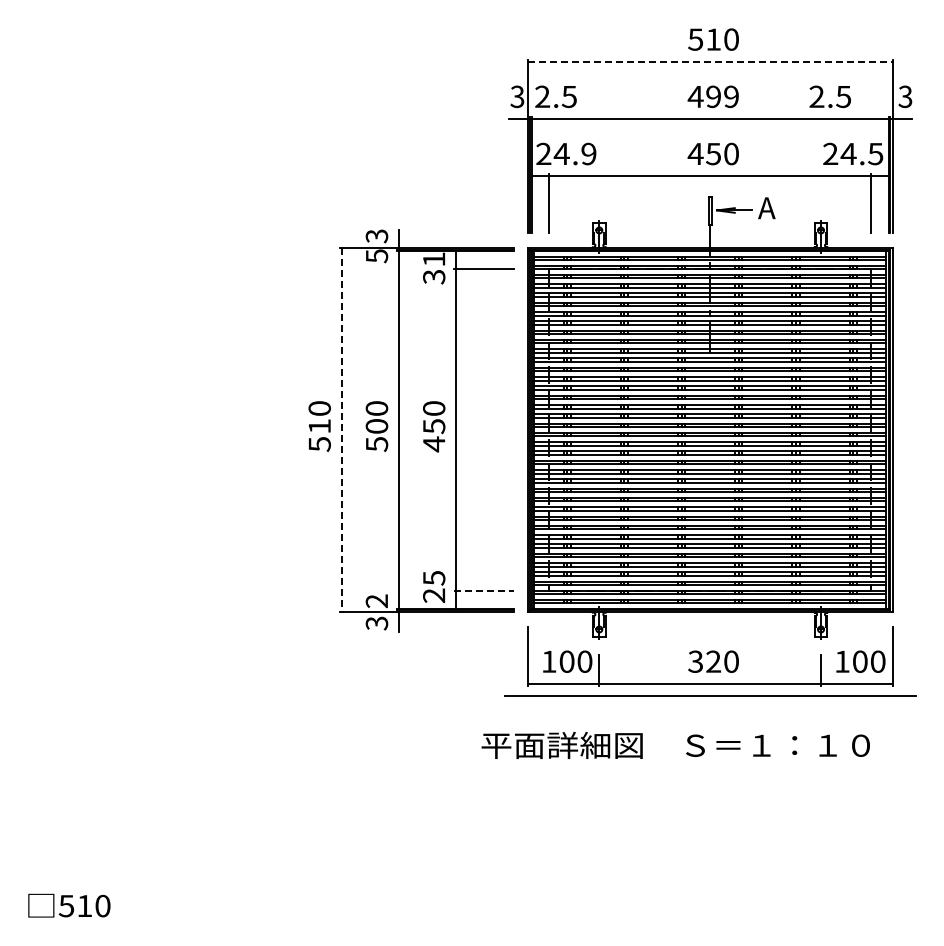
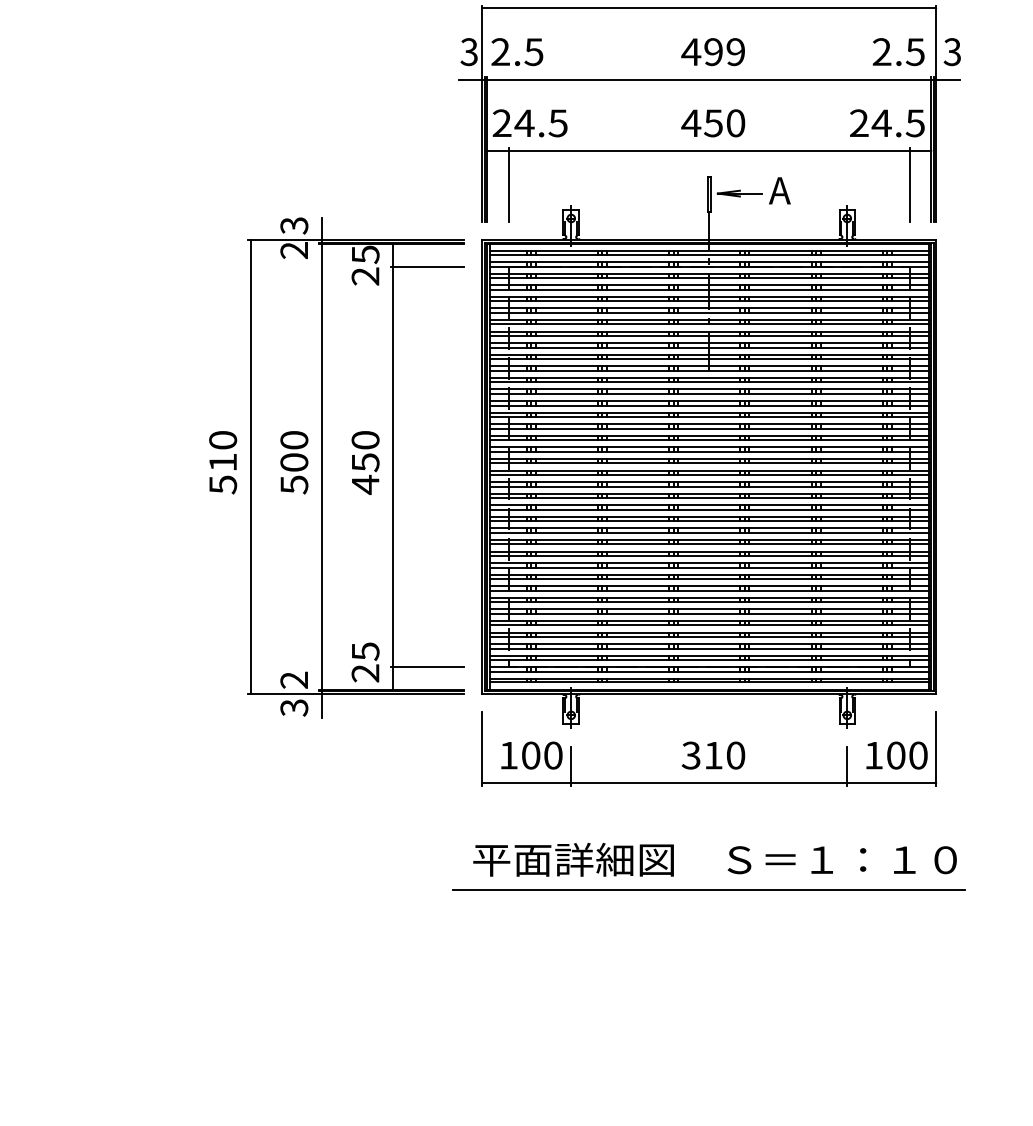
line: (710, 61) -> (709, 8), dashed -> solid
text: (829, 96) -> (897, 51), moved
text: (588, 153) -> (557, 122), 24.9 -> 24.5
text: (376, 256) -> (293, 250), 5 -> 2
text: (434, 268) -> (365, 265), 31 -> 25
line: (341, 430) -> (250, 467), dashed -> solid
line: (483, 590) -> (427, 666), dashed -> solid
text: (713, 661) -> (713, 755), 320 -> 310
line: (710, 695) -> (709, 889), moved
text: (675, 745) -> (714, 859), moved

